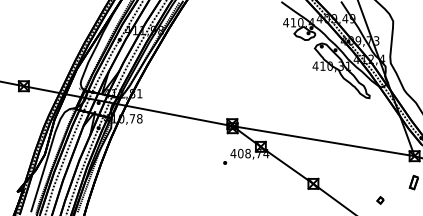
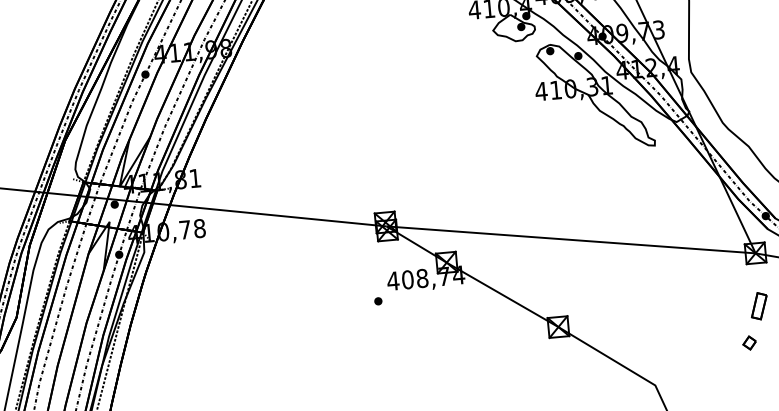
part: (380, 200) -> (749, 343), moved

